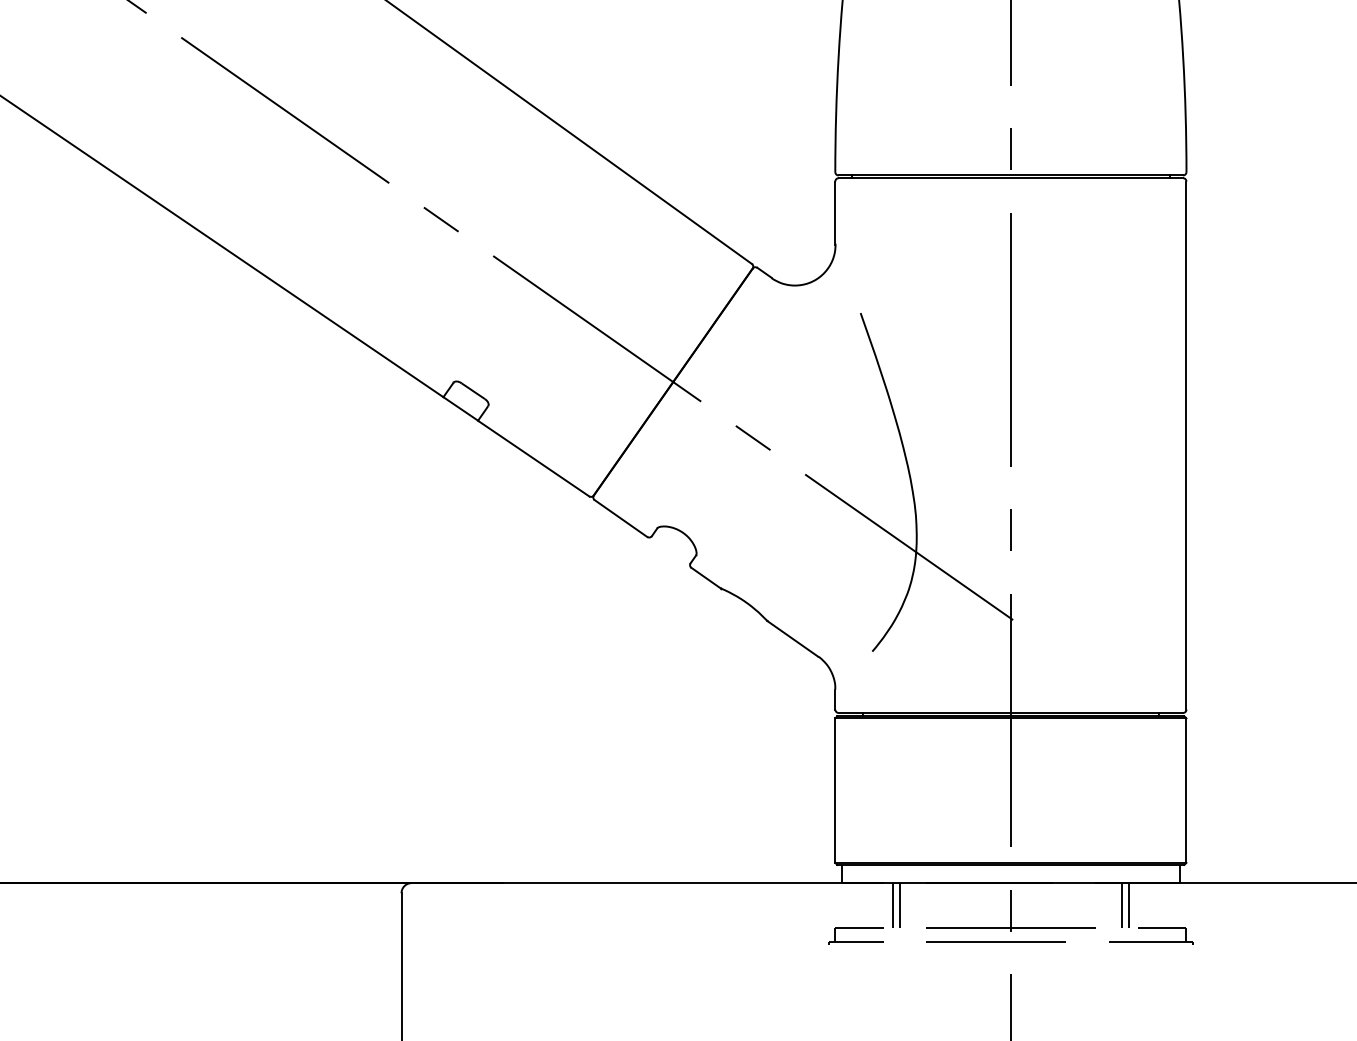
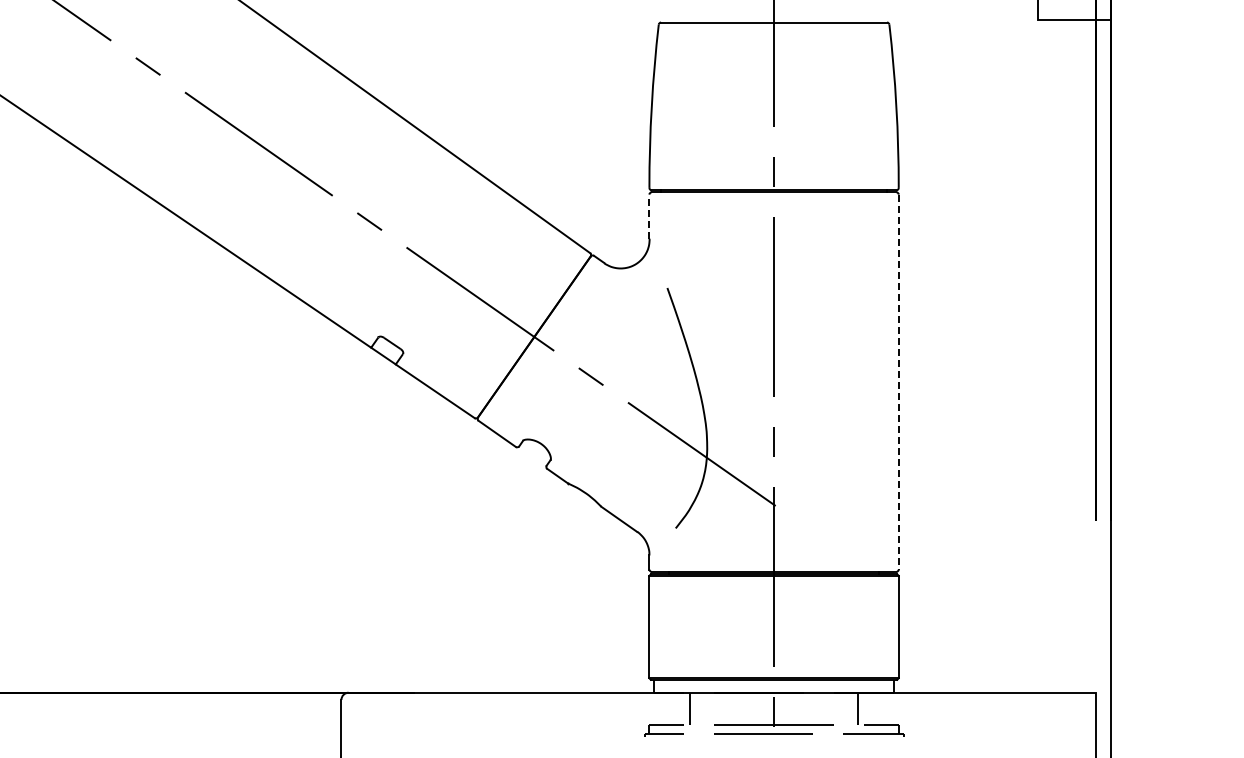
line: (835, 212) -> (649, 216), solid -> dashed
line: (1186, 446) -> (898, 382), solid -> dashed
line: (900, 905) -> (695, 708), removed
line: (1122, 905) -> (853, 708), removed

